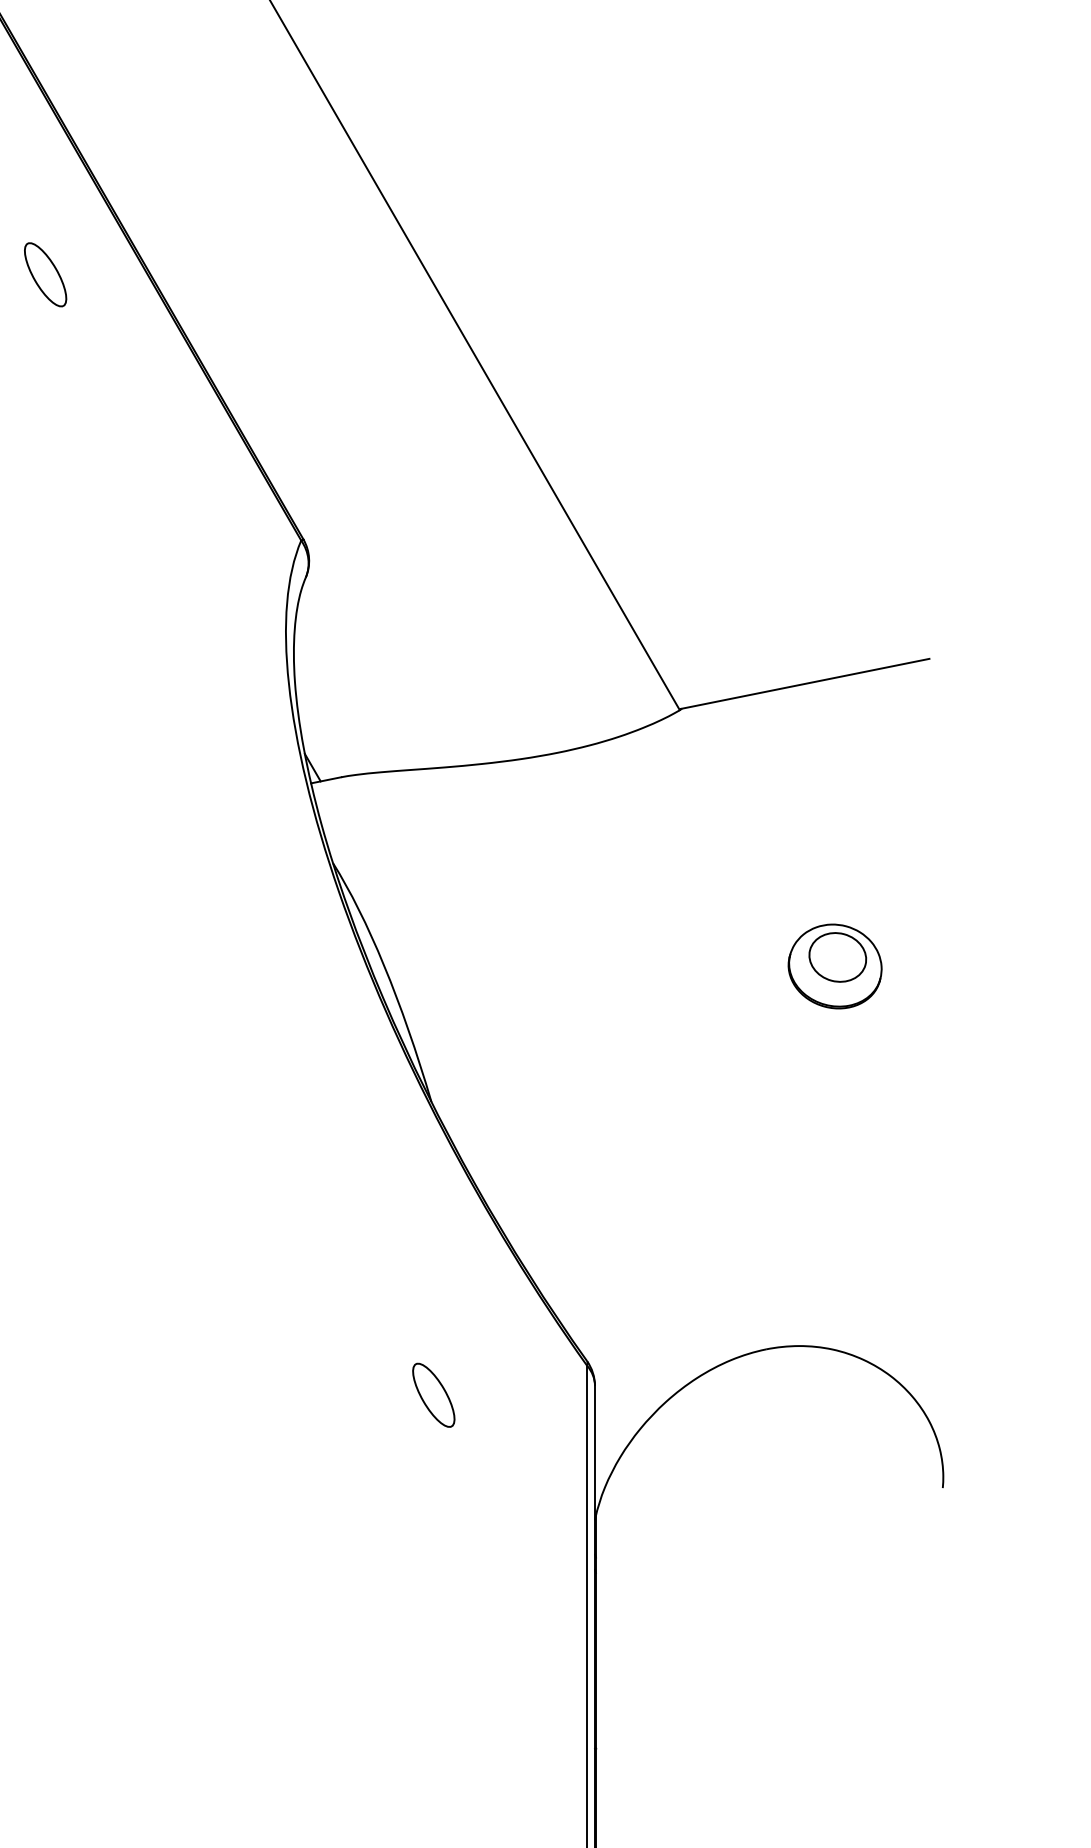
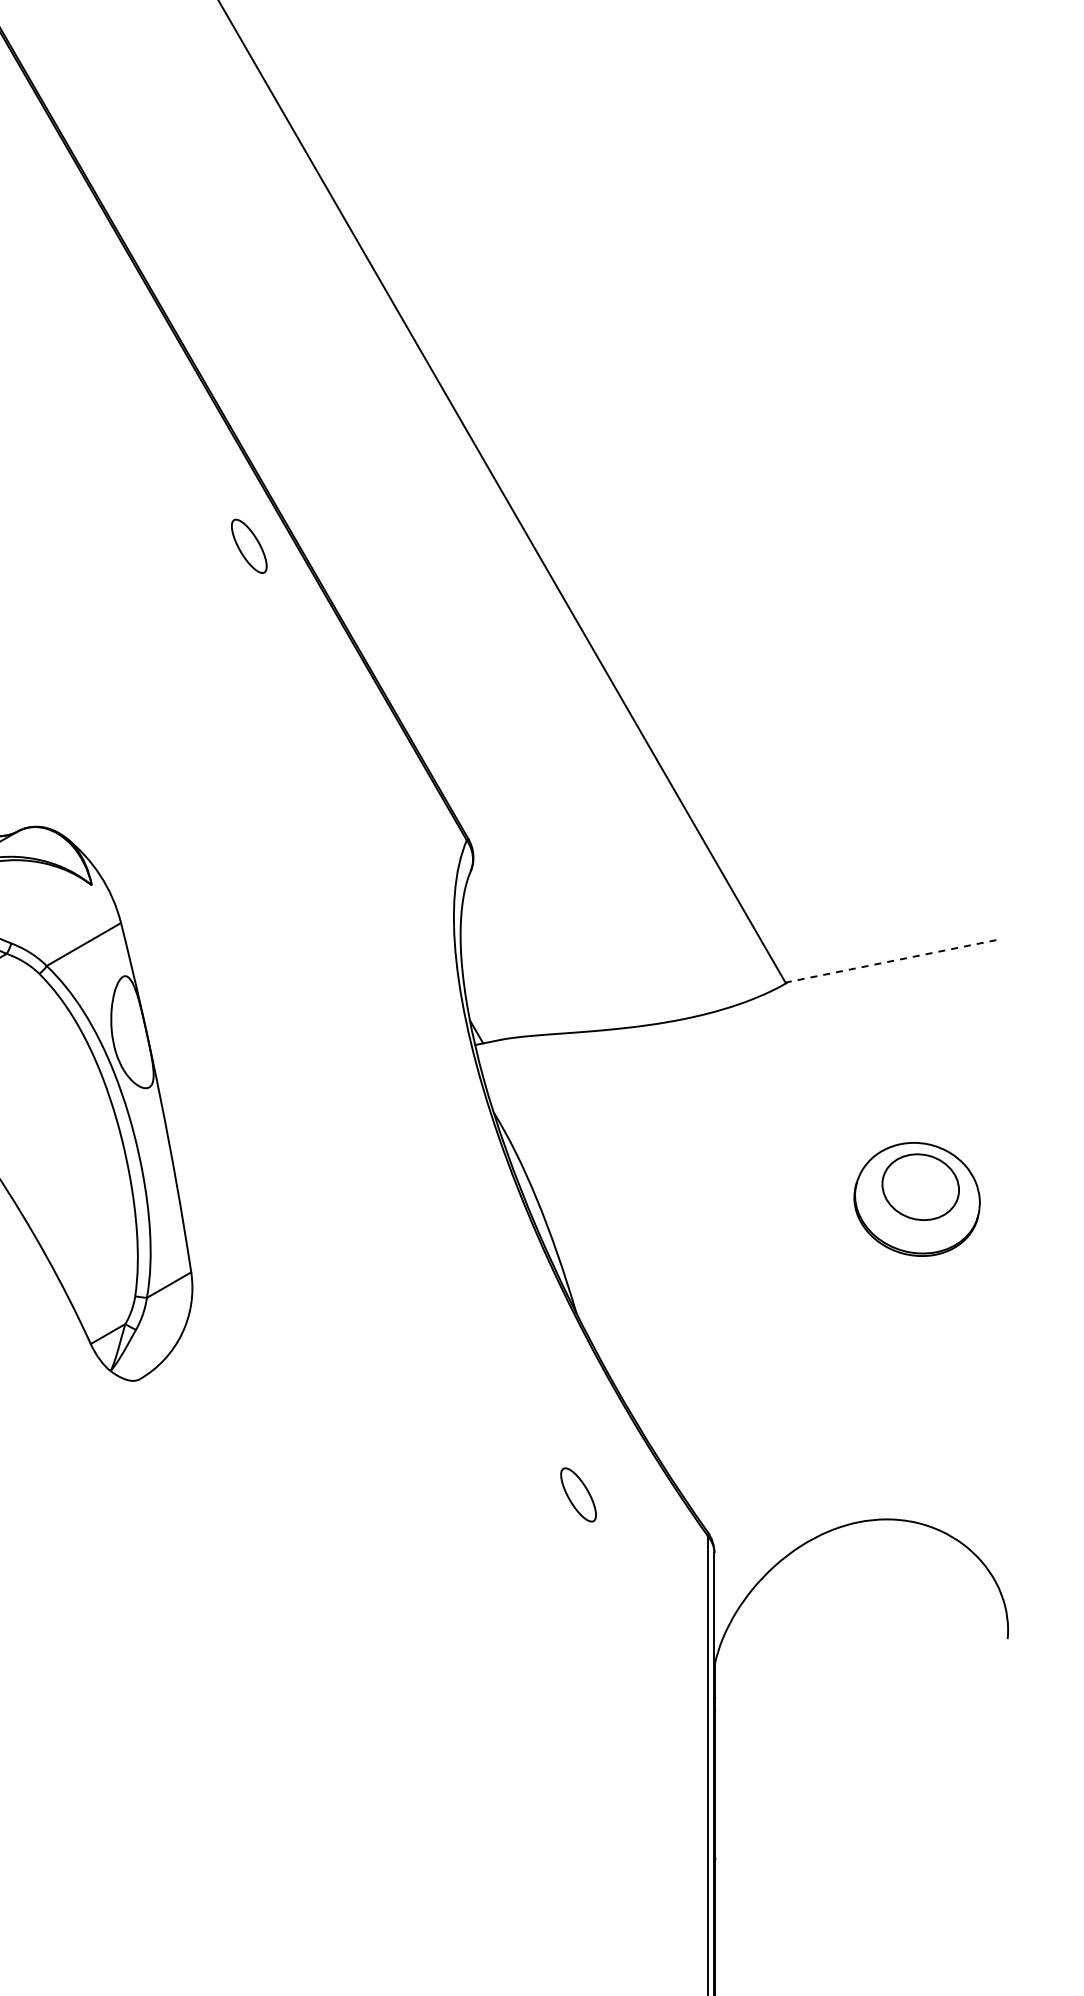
part: (45, 273) -> (249, 545), moved
line: (805, 684) -> (891, 961), solid -> dashed
part: (834, 966) -> (916, 1199), size x1.6
part: (433, 1394) -> (578, 1494), moved

